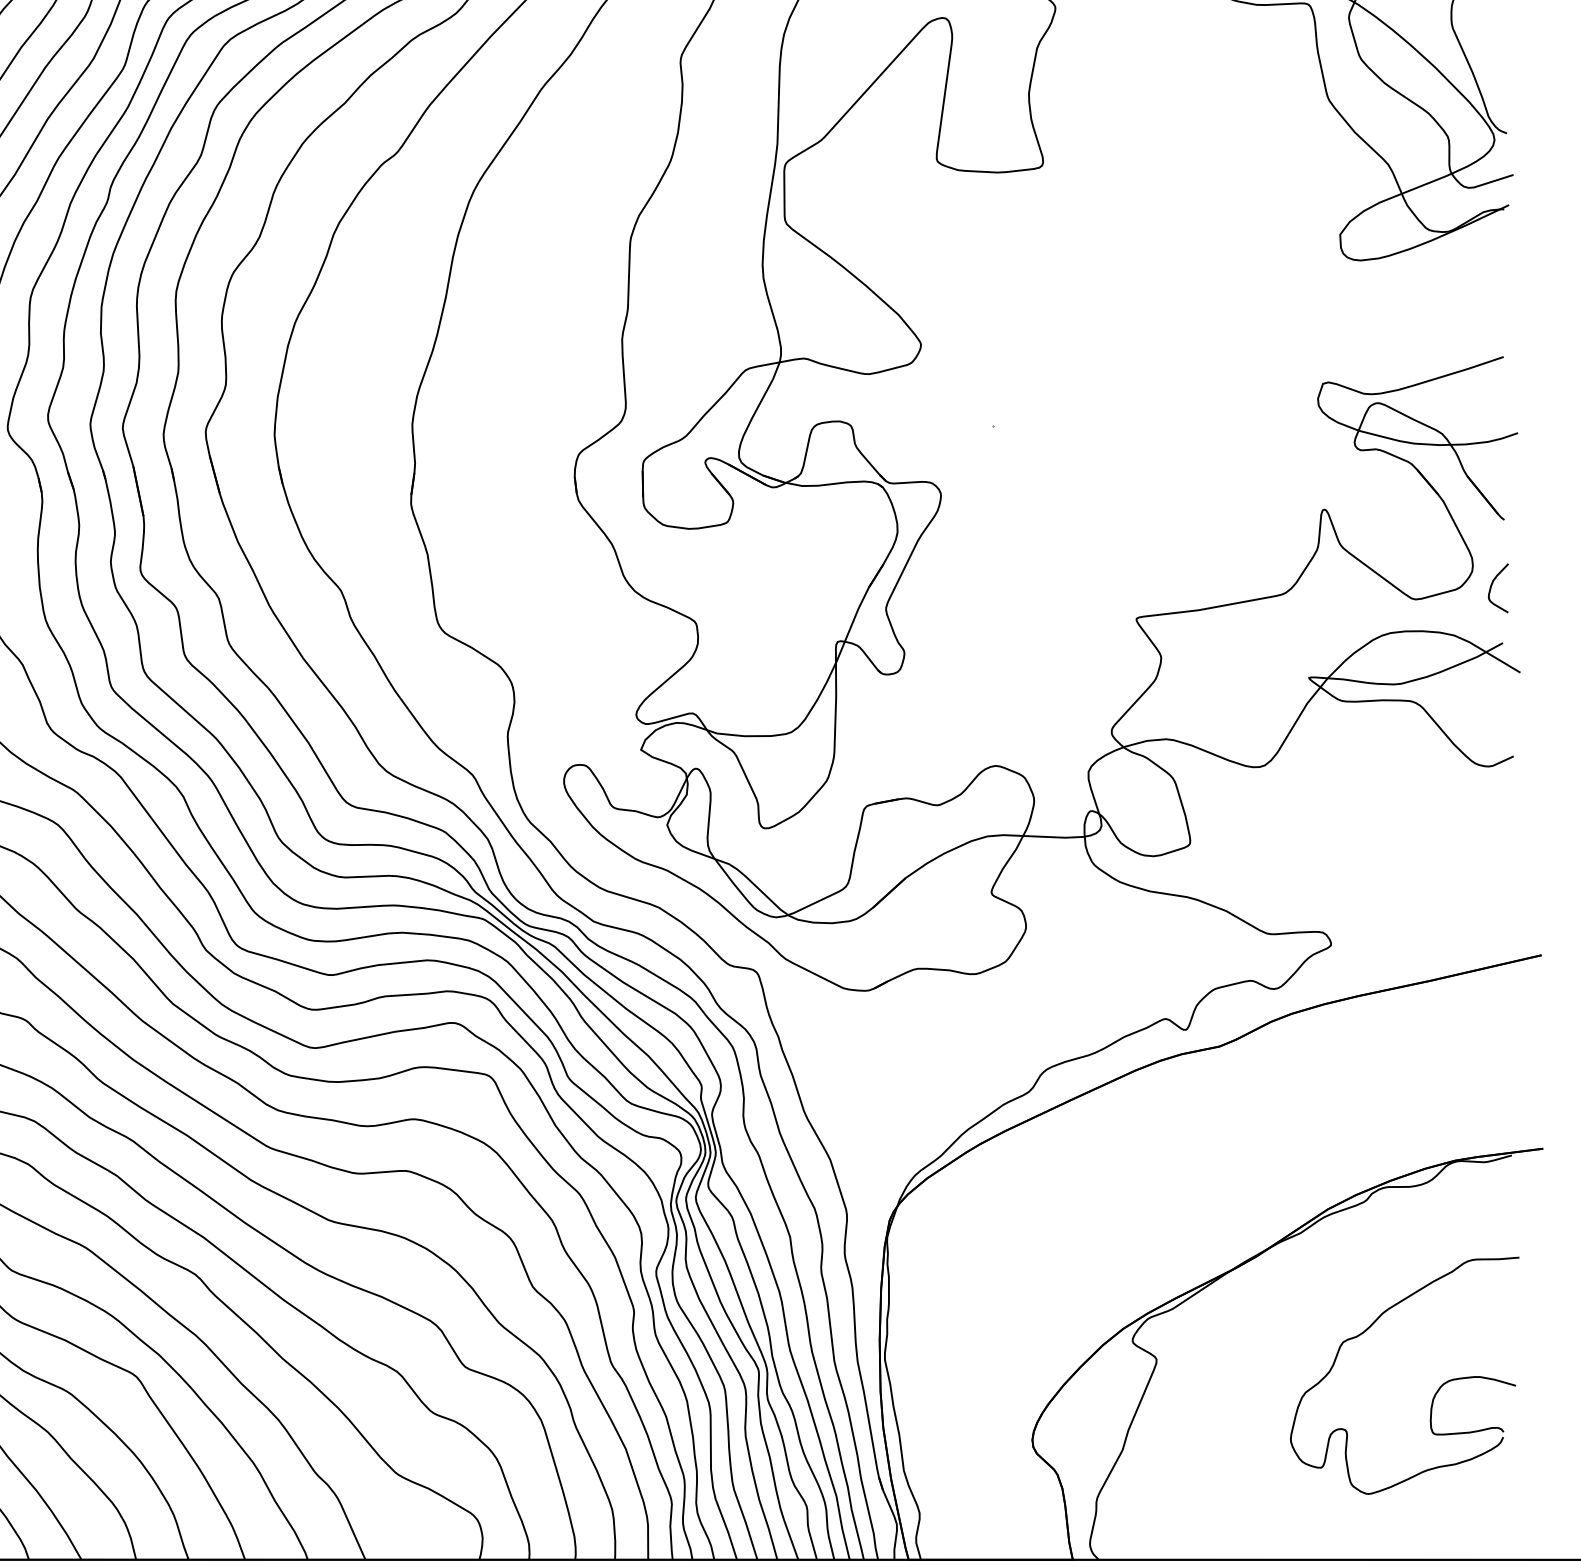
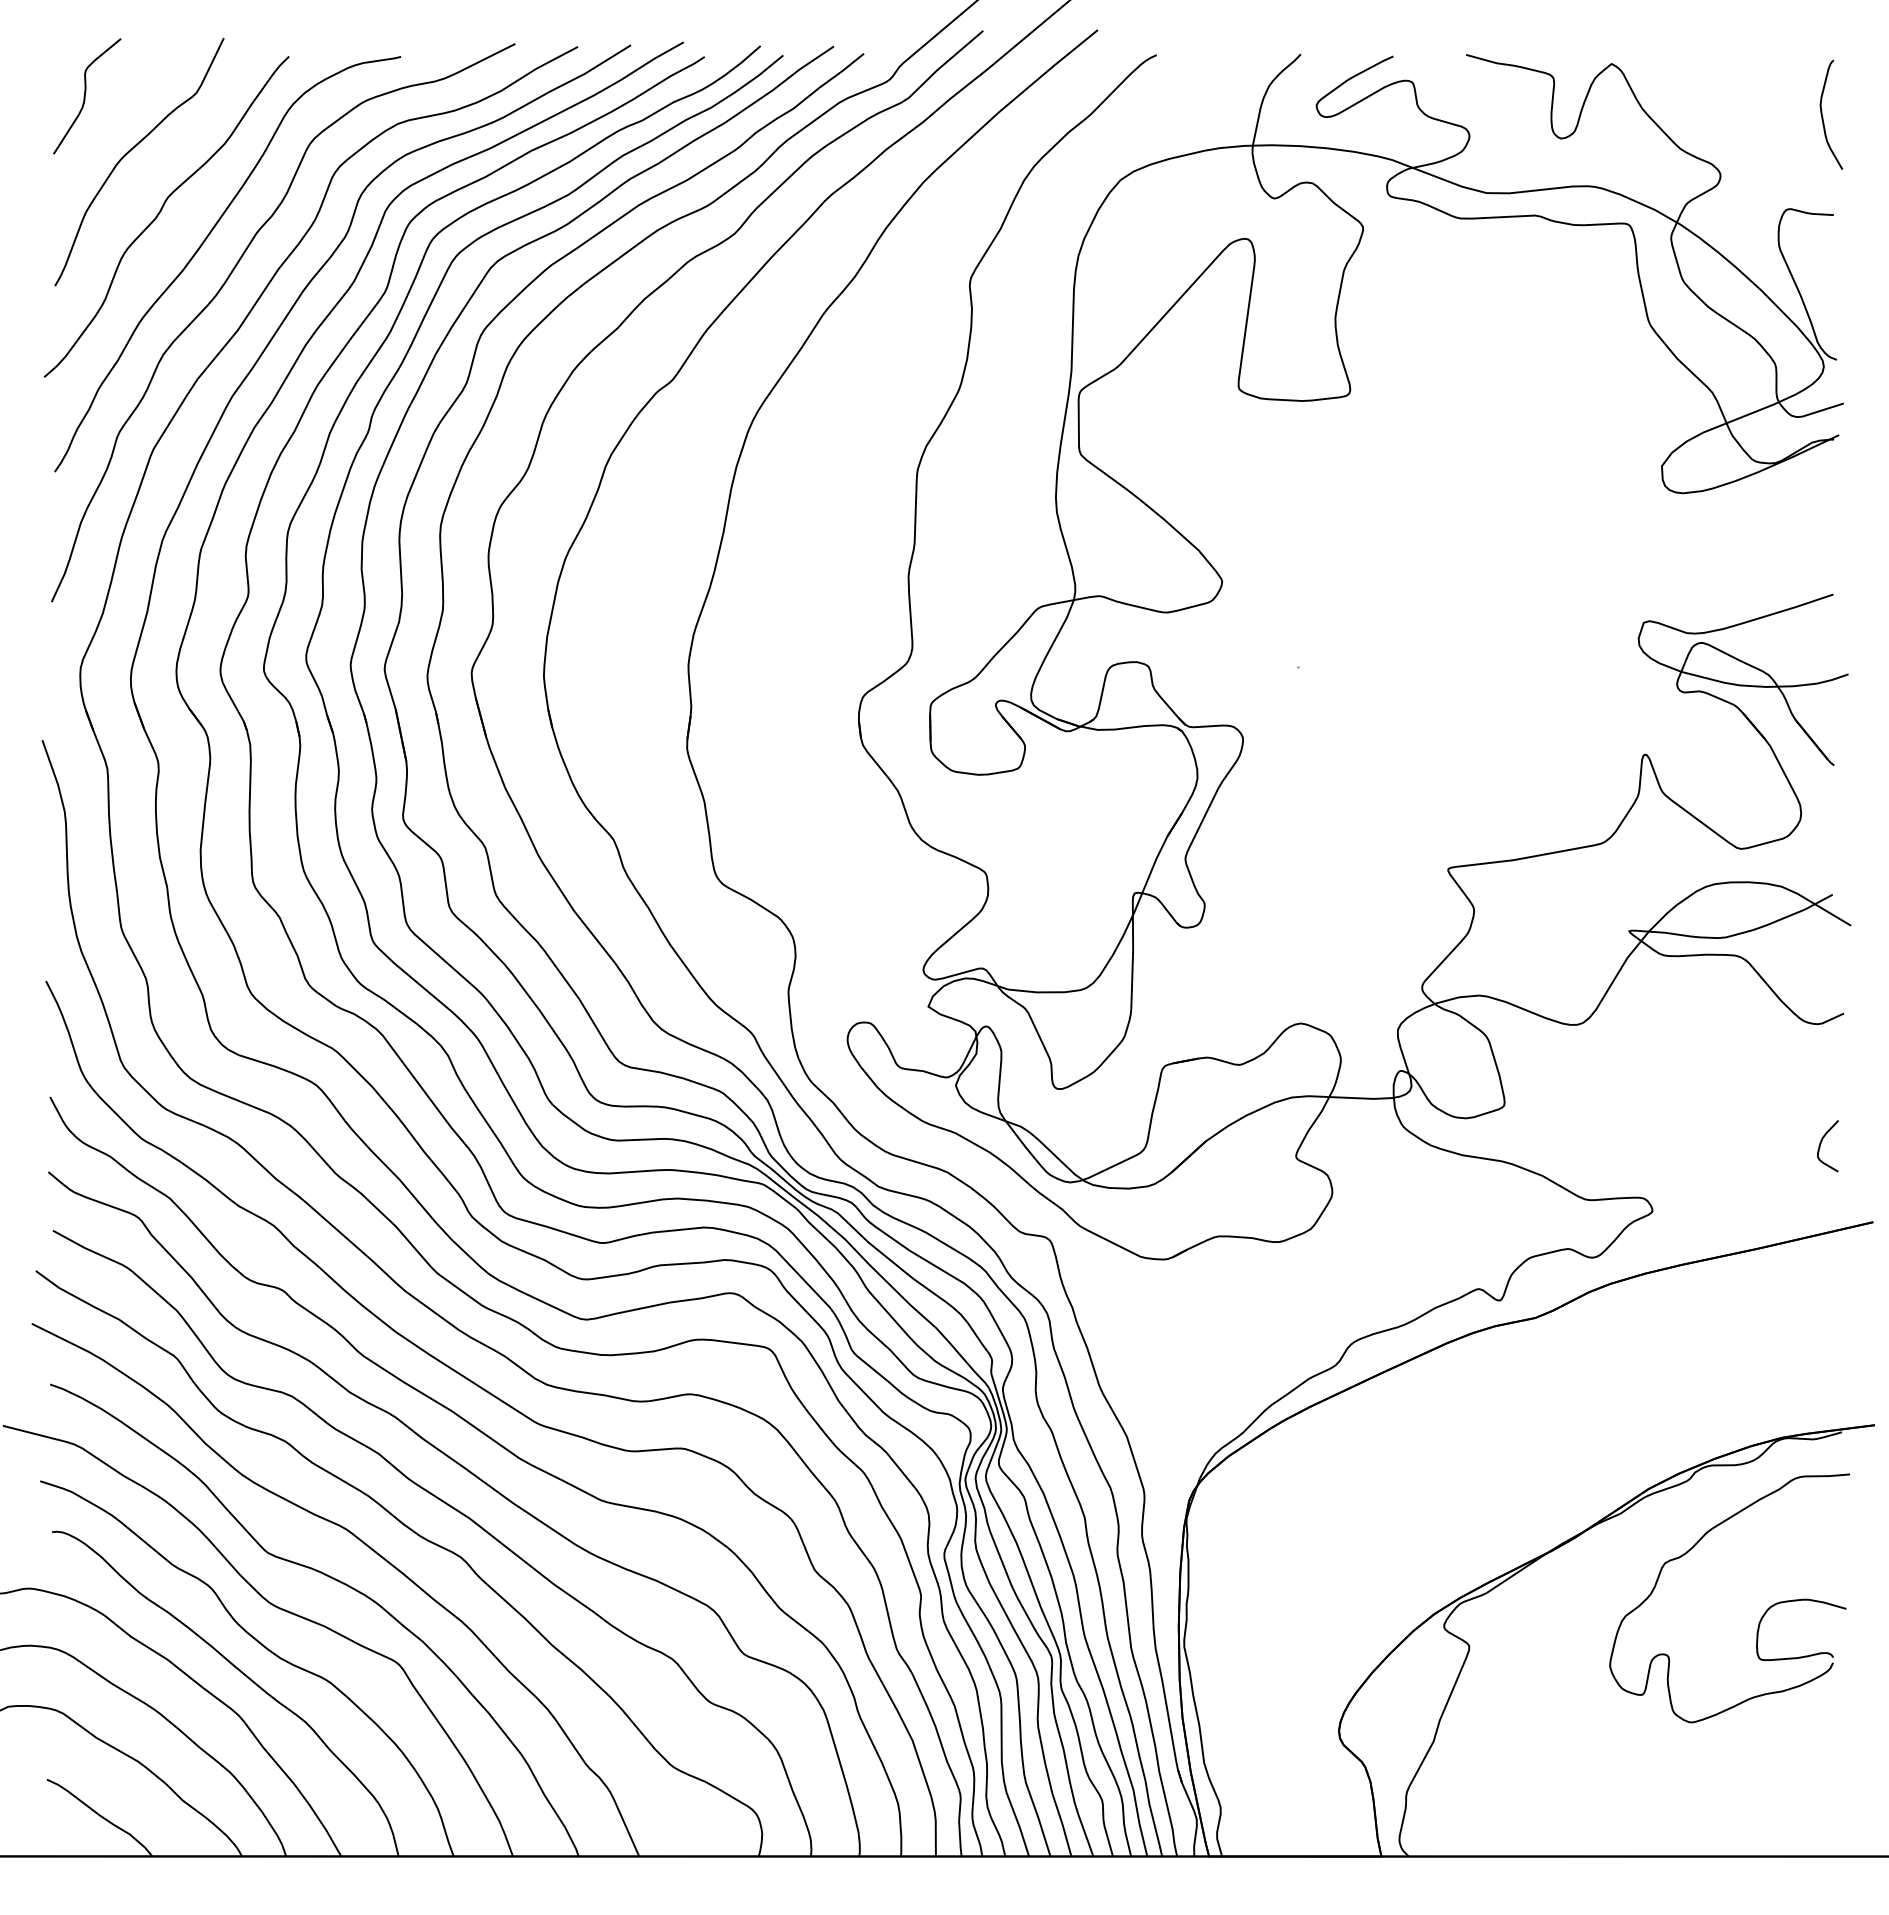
curve: (1492, 585) -> (1821, 1143), moved
part: (1435, 1393) -> (1761, 1616), moved

